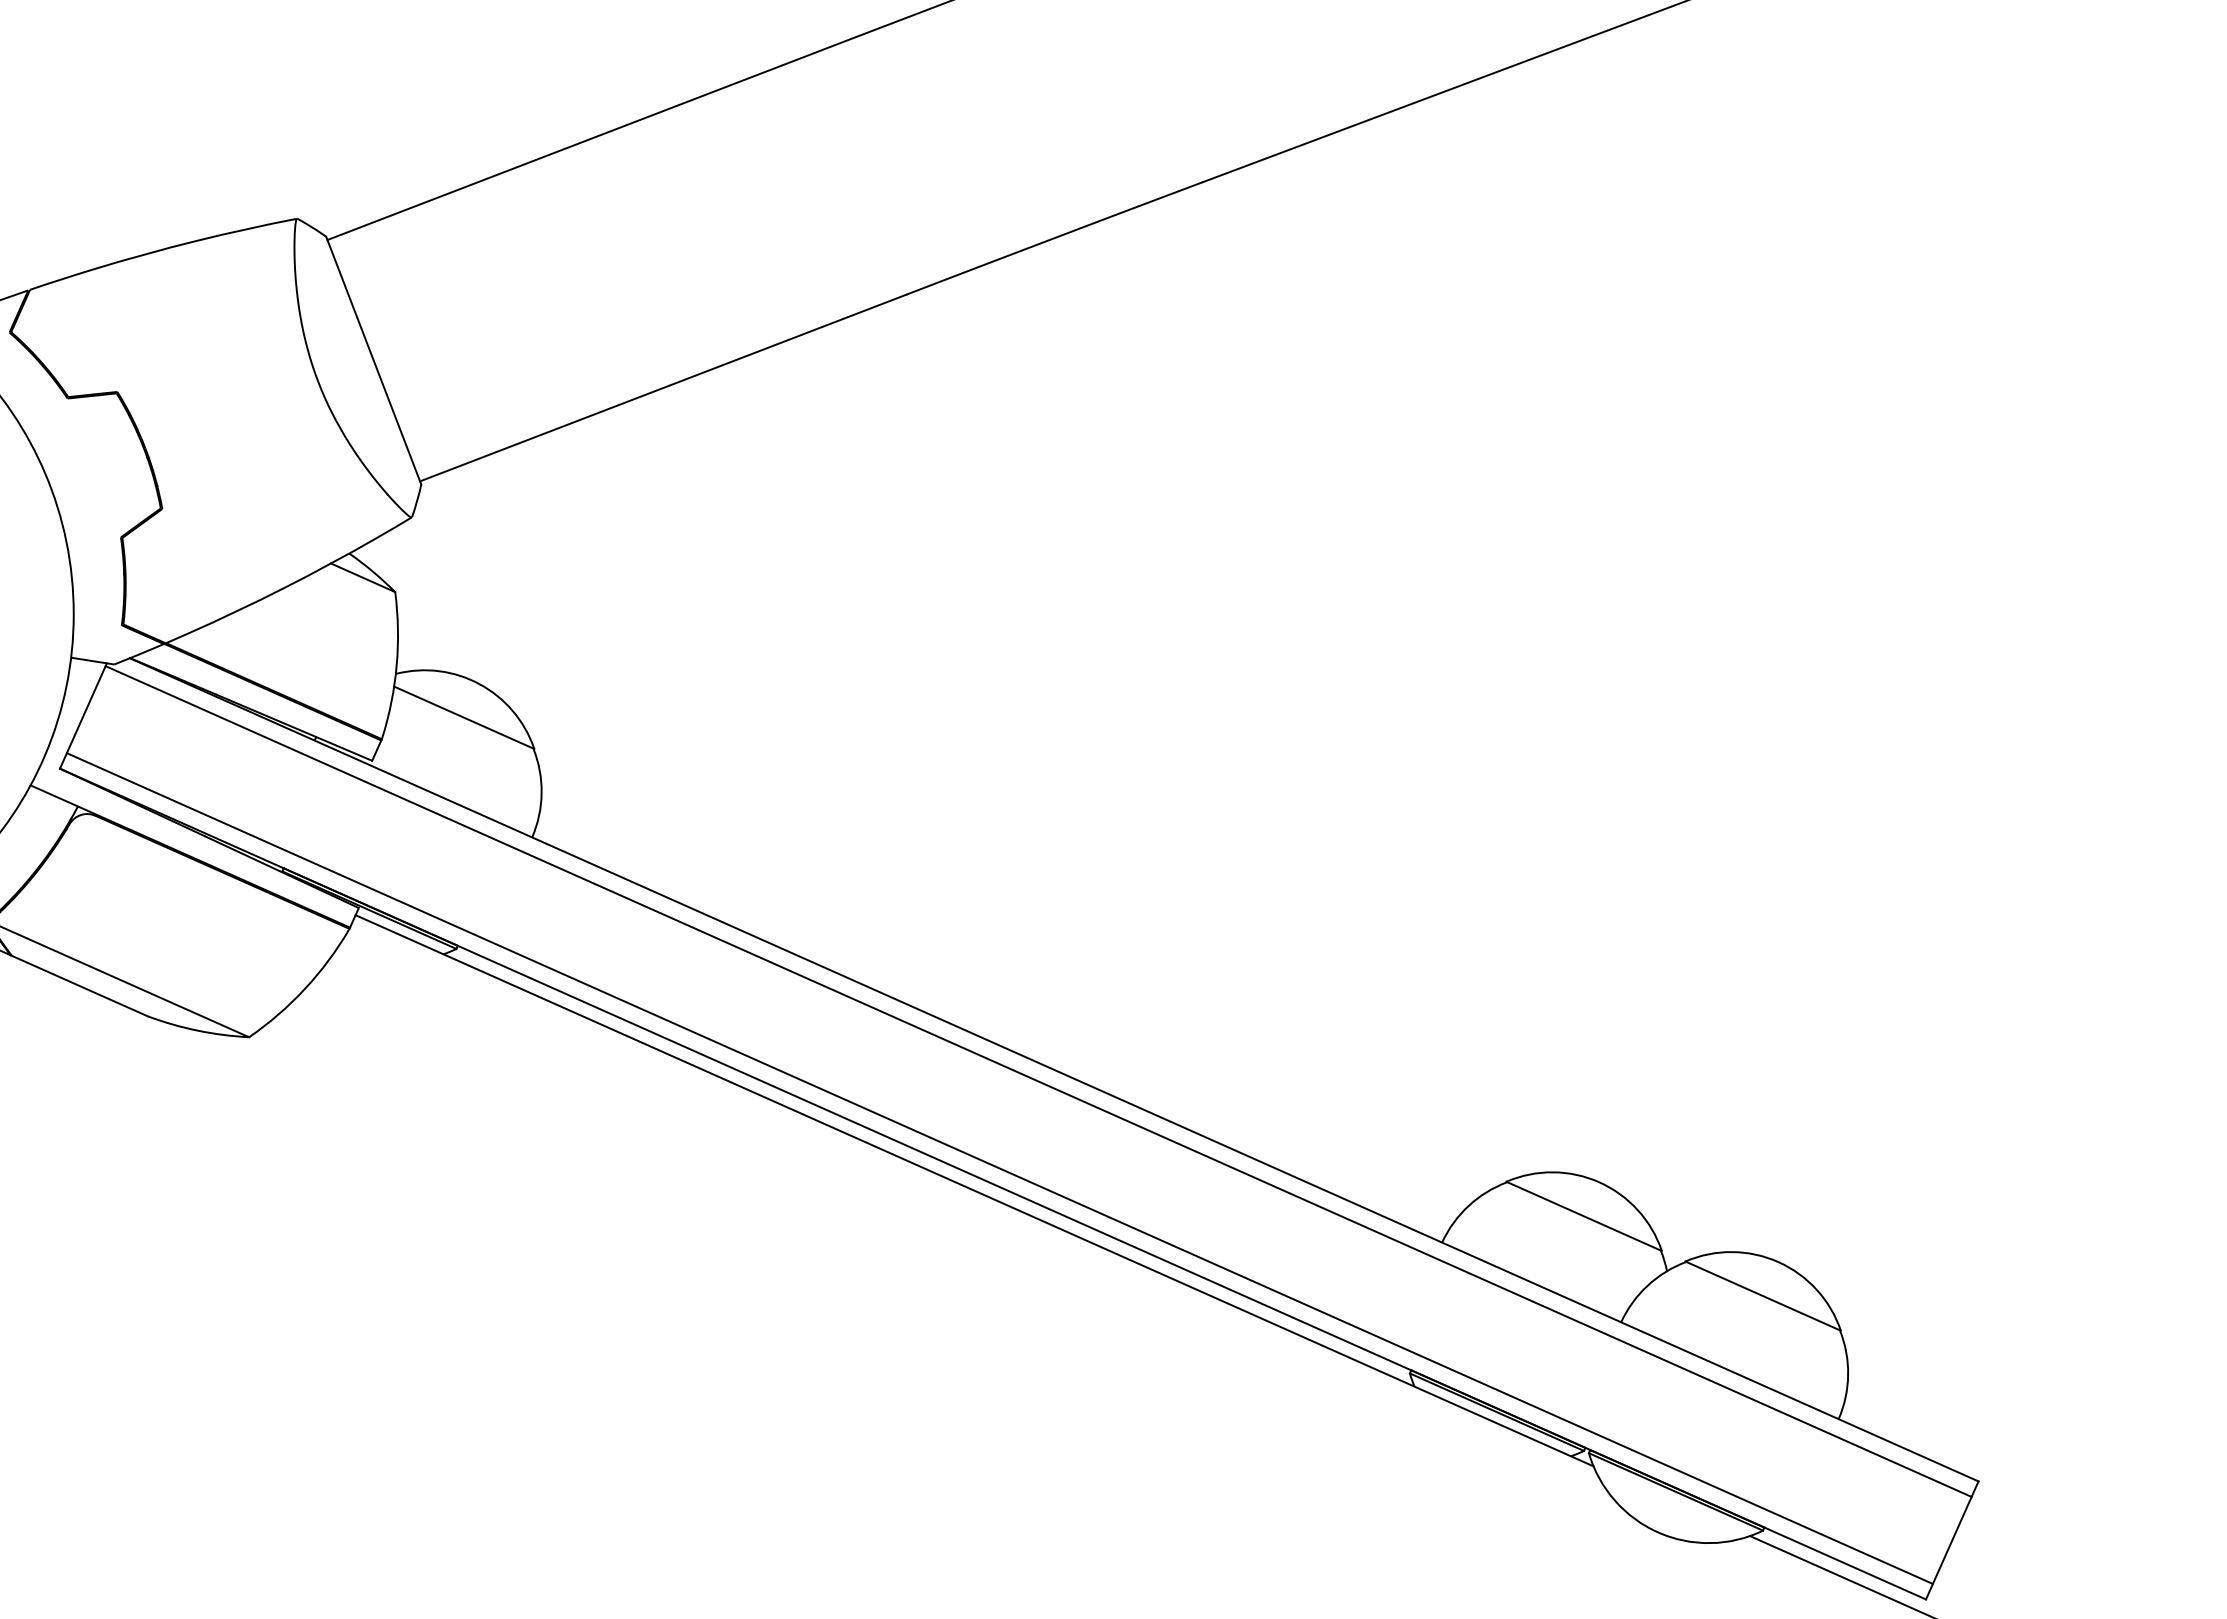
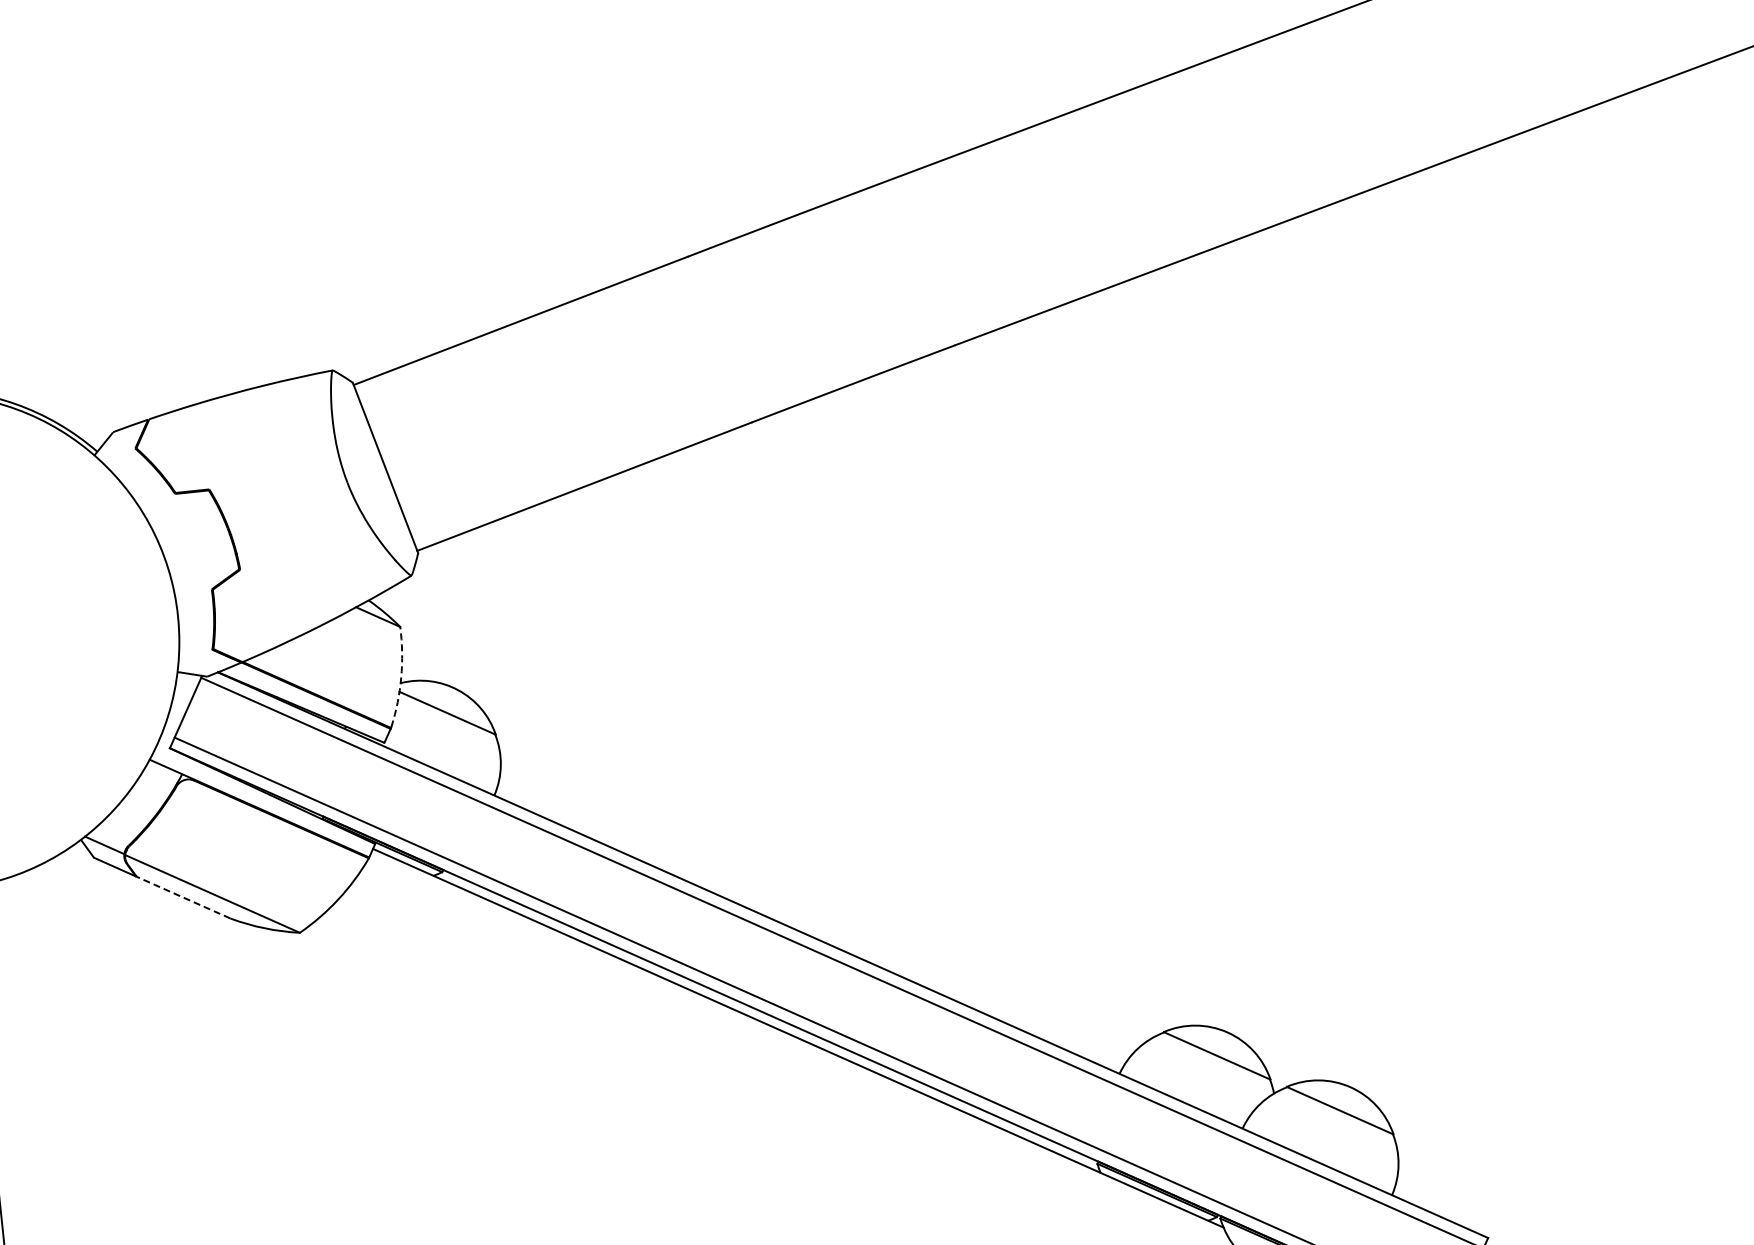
arc: (397, 665) -> (401, 677), solid -> dashed
line: (79, 985) -> (183, 897), solid -> dashed

